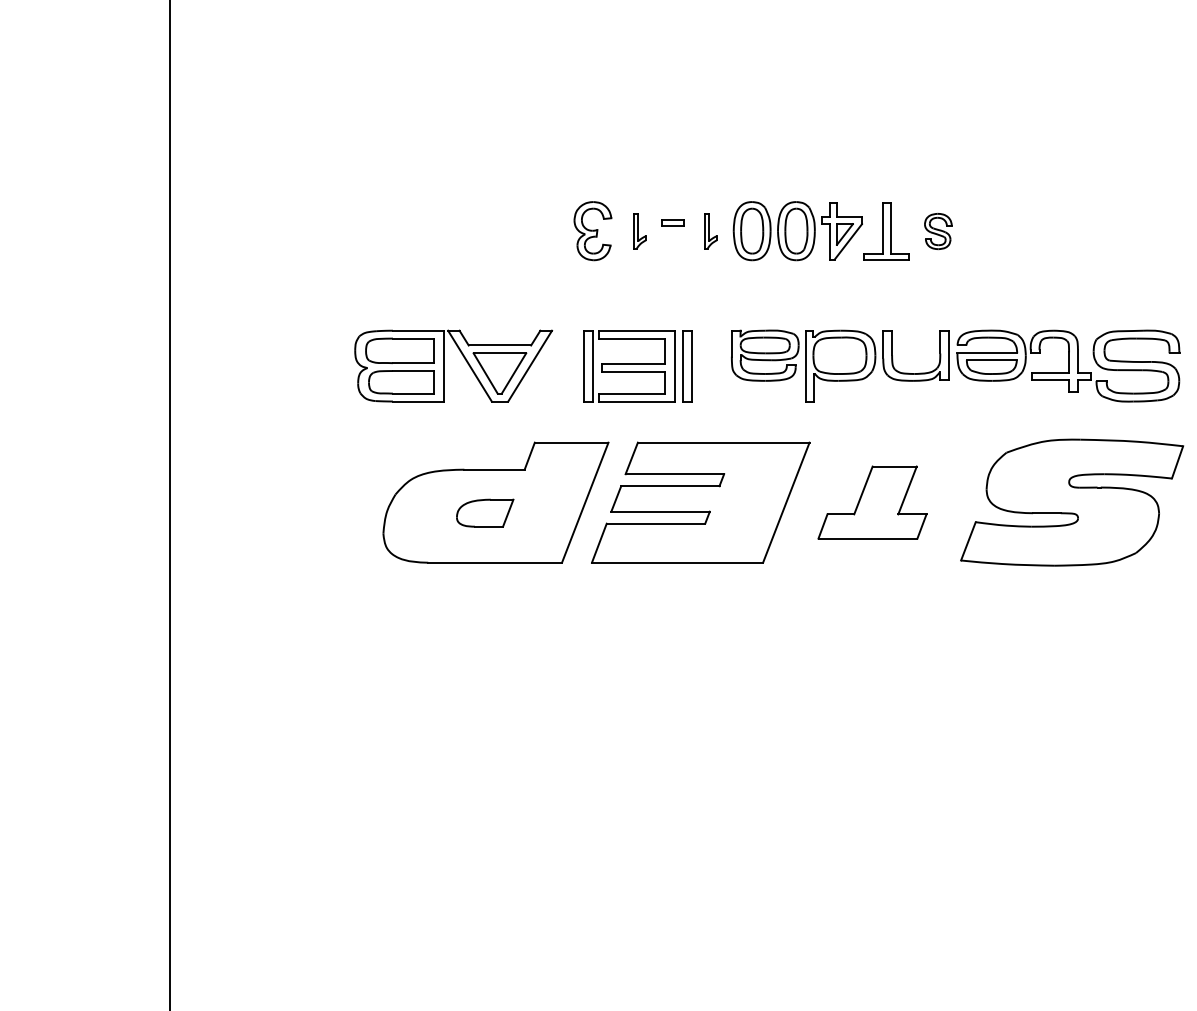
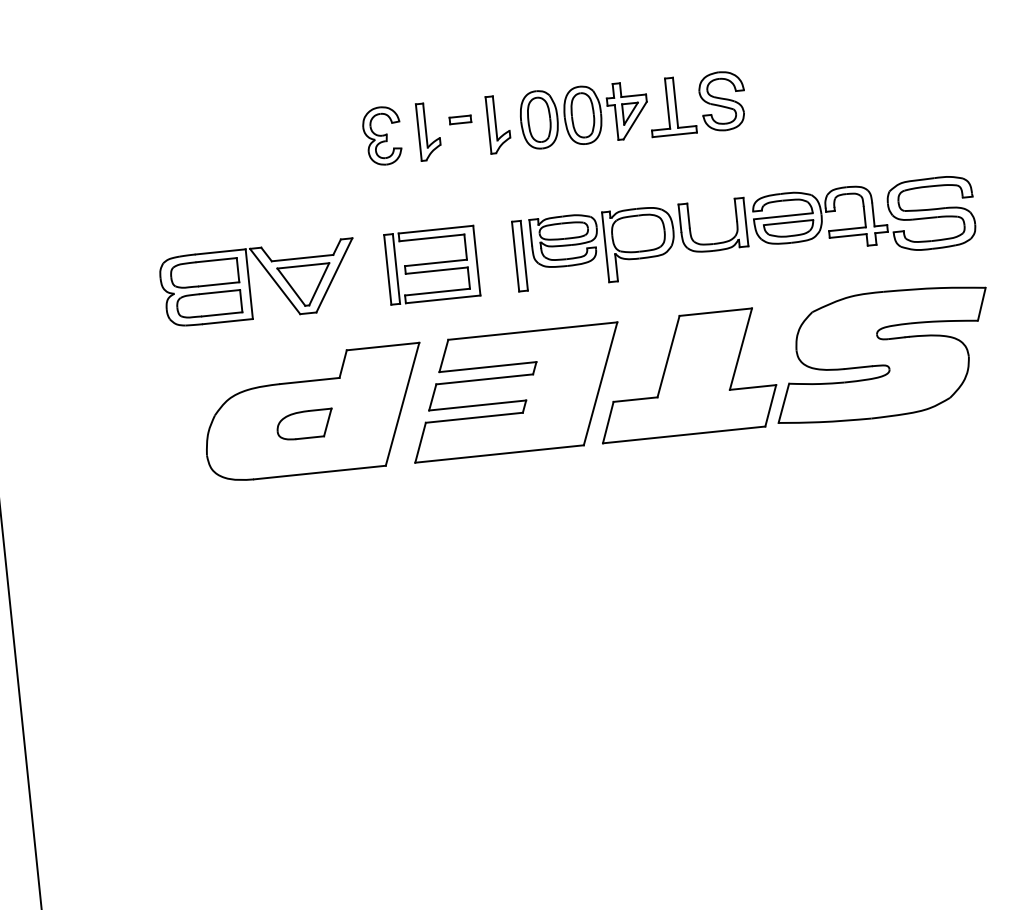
part: (639, 231) -> (428, 131), size x1.67
part: (710, 231) -> (498, 124), size x1.67
part: (938, 231) -> (722, 101), size x1.67
part: (687, 366) -> (519, 256), moved
part: (872, 502) -> (685, 374), size x1.67

